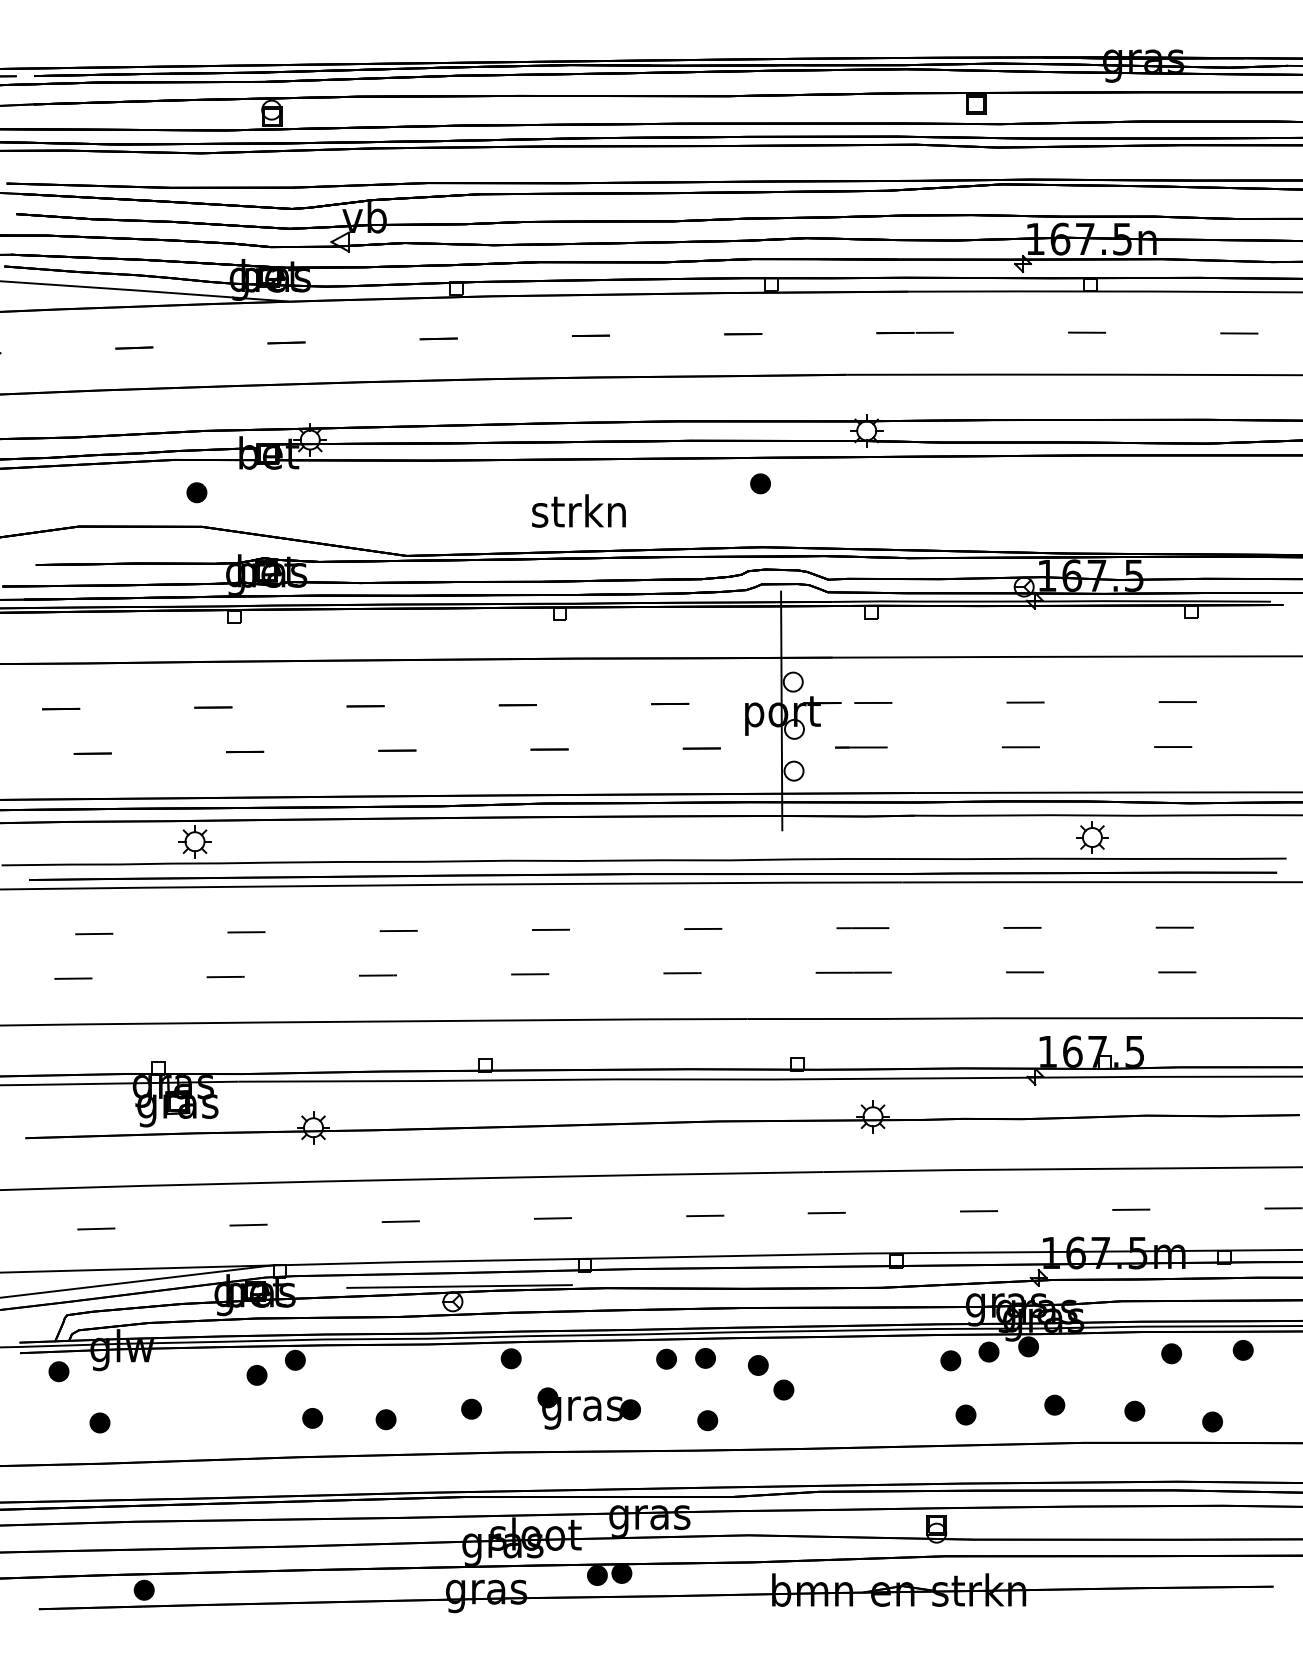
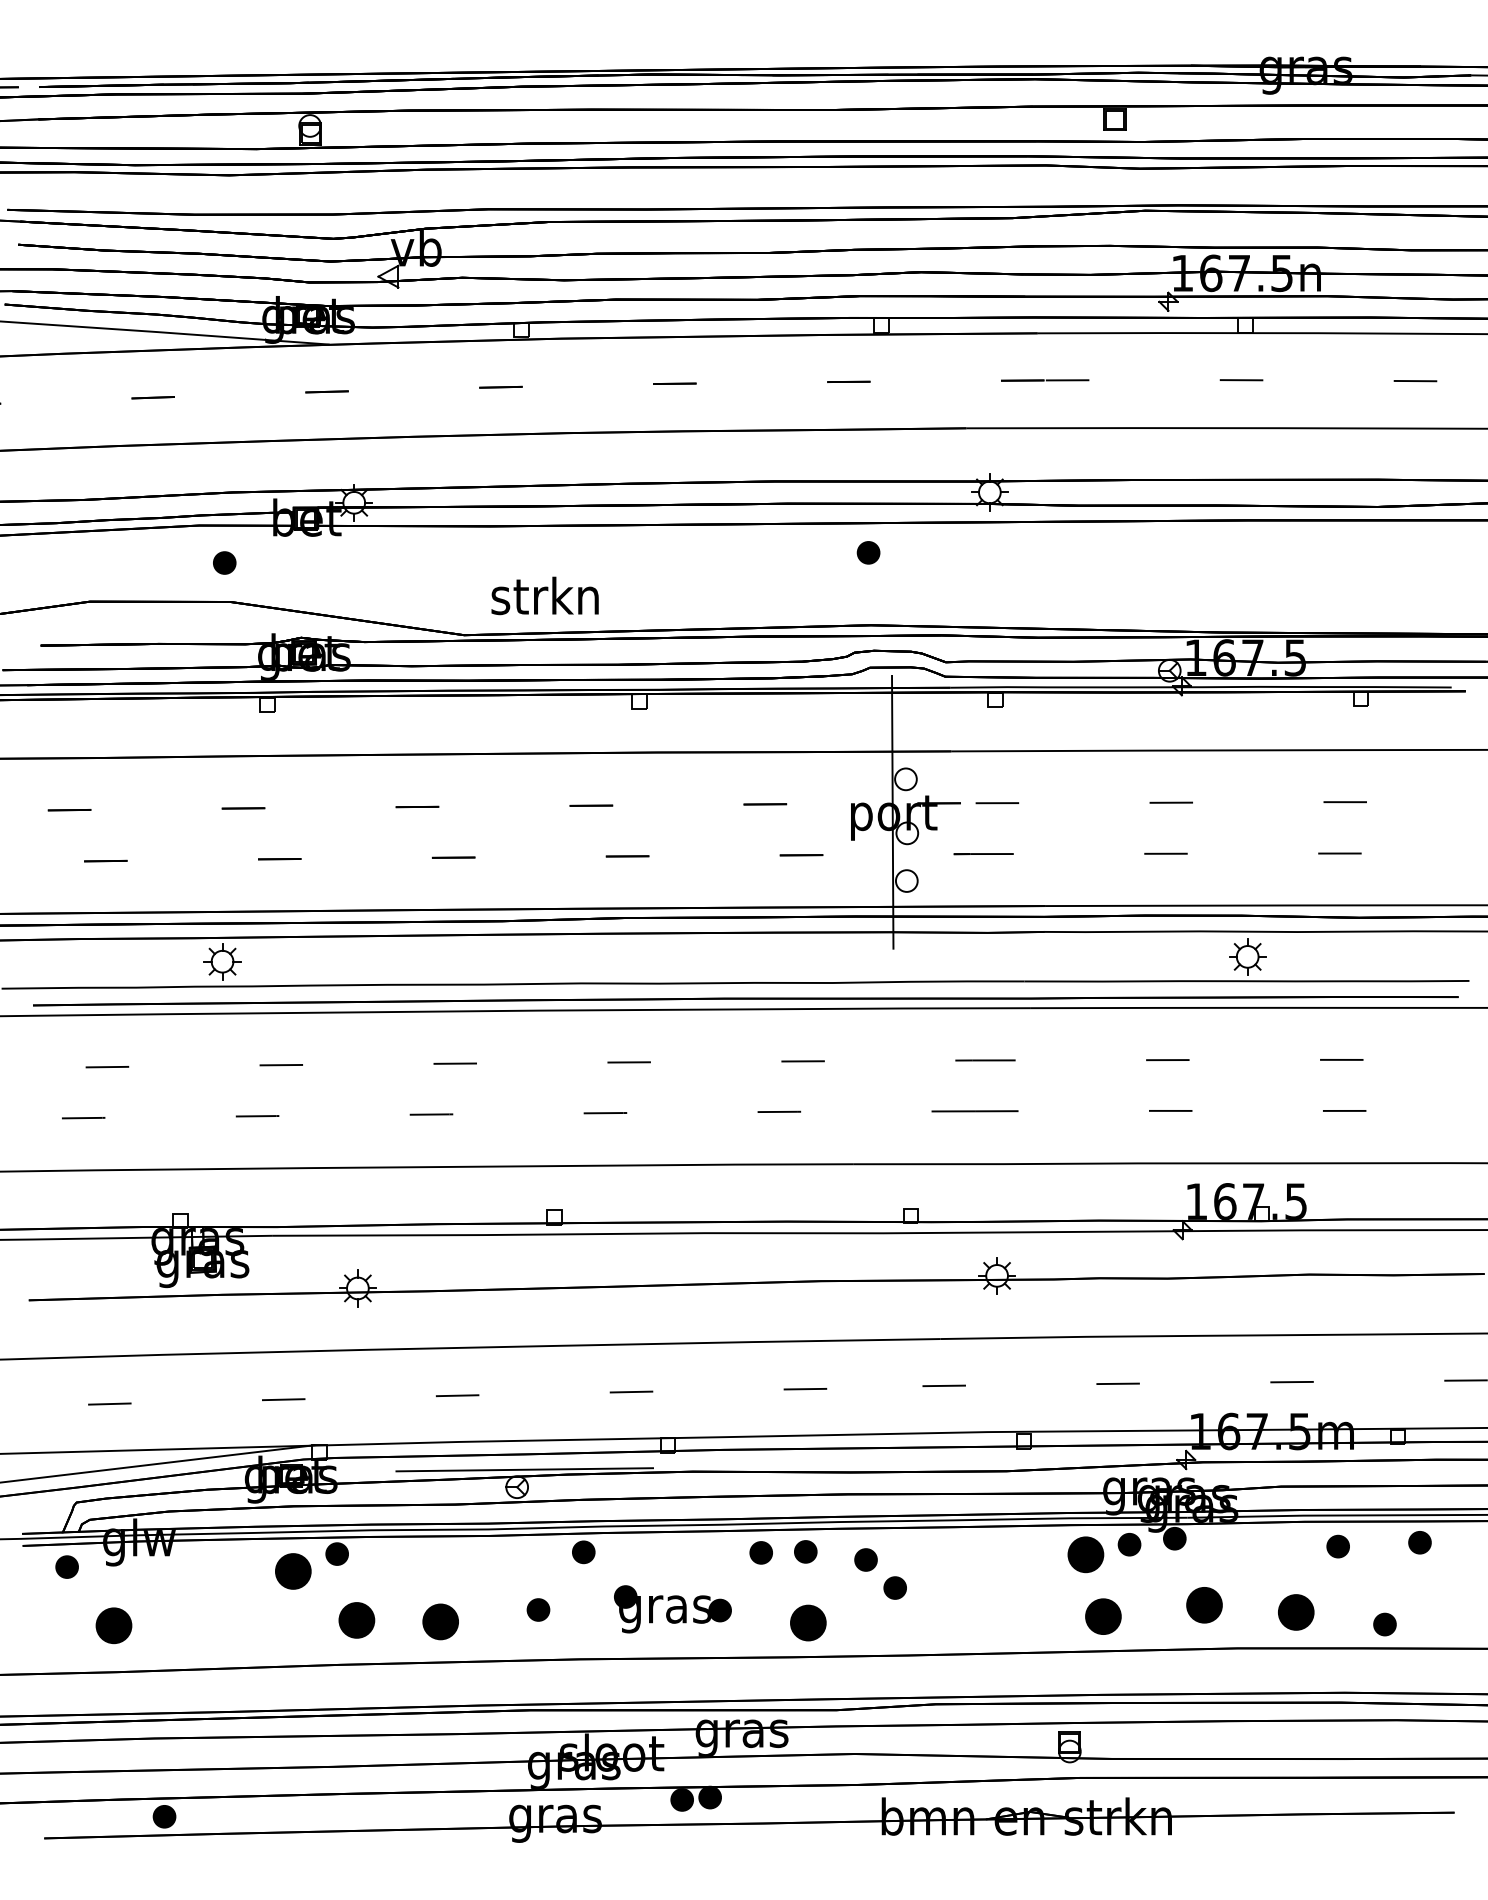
text: (578, 510) -> (544, 595), moved
part: (950, 1360) -> (1085, 1554), size x1.6
part: (257, 1374) -> (293, 1570), size x1.6
part: (1054, 1405) -> (1204, 1605), size x1.6
part: (1134, 1410) -> (1295, 1611), size x1.6
part: (965, 1414) -> (1102, 1616), size x1.6
part: (312, 1418) -> (356, 1620), size x1.6
part: (385, 1419) -> (440, 1621), size x1.6
part: (707, 1420) -> (807, 1622), size x1.6
part: (99, 1422) -> (113, 1625), size x1.6

